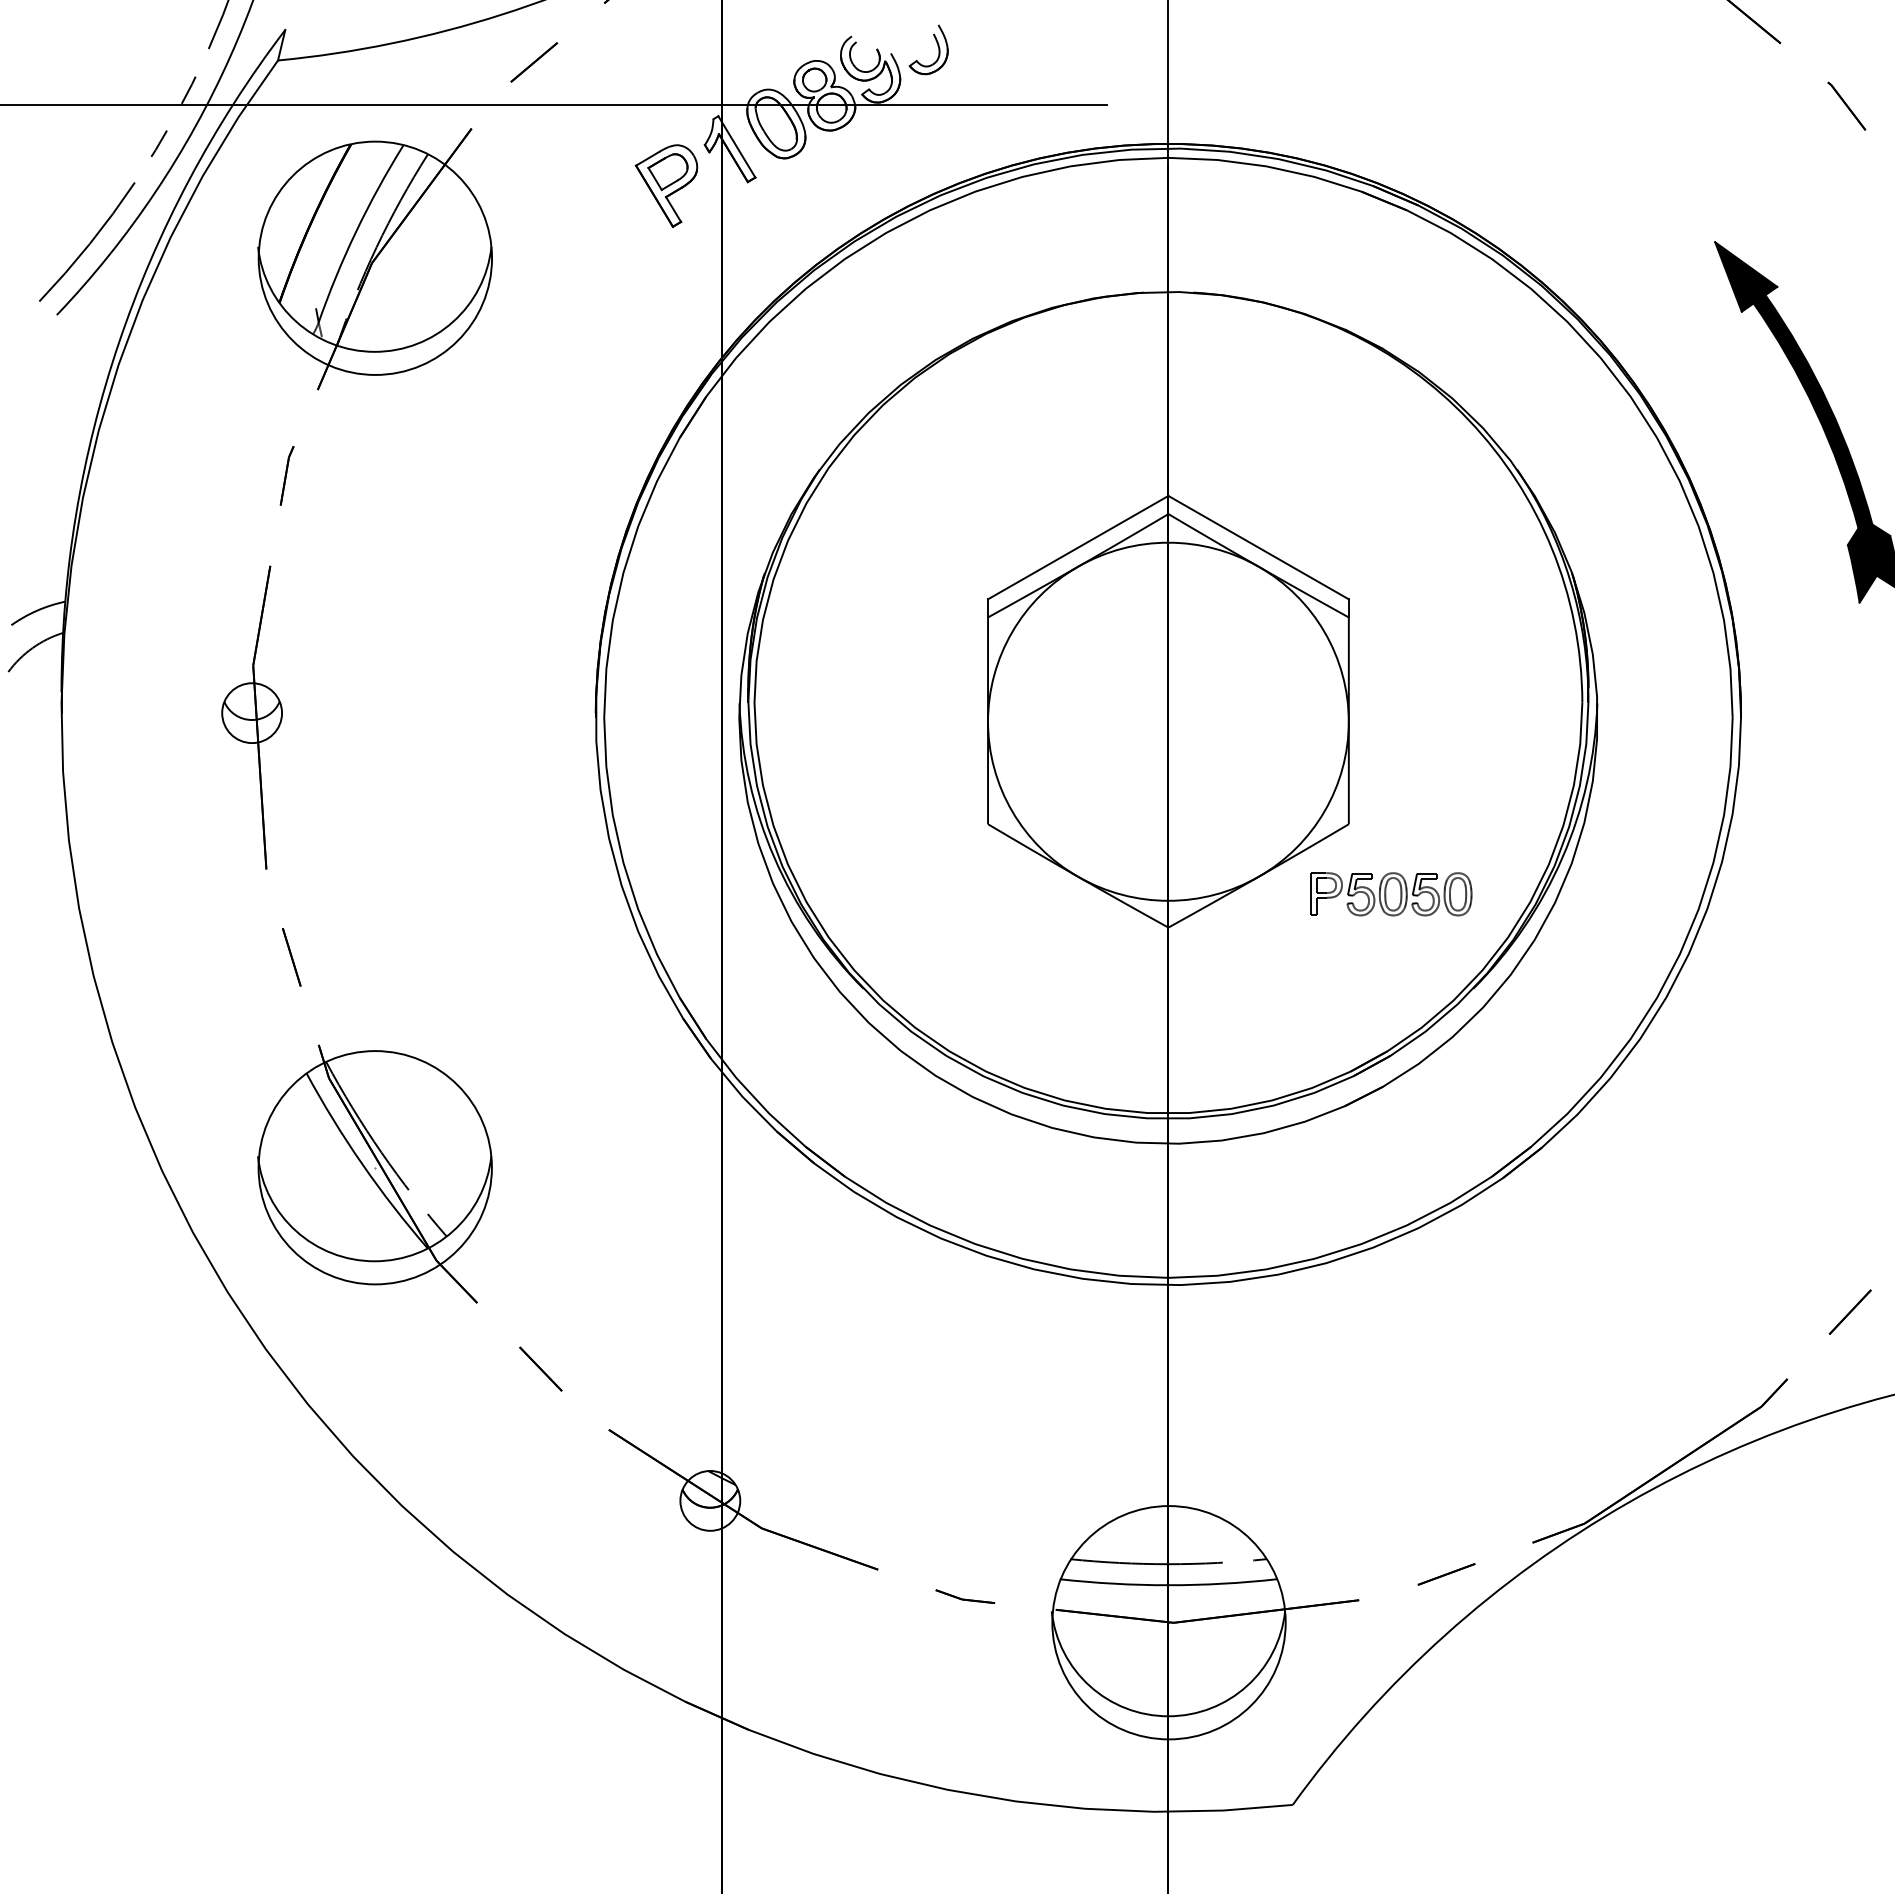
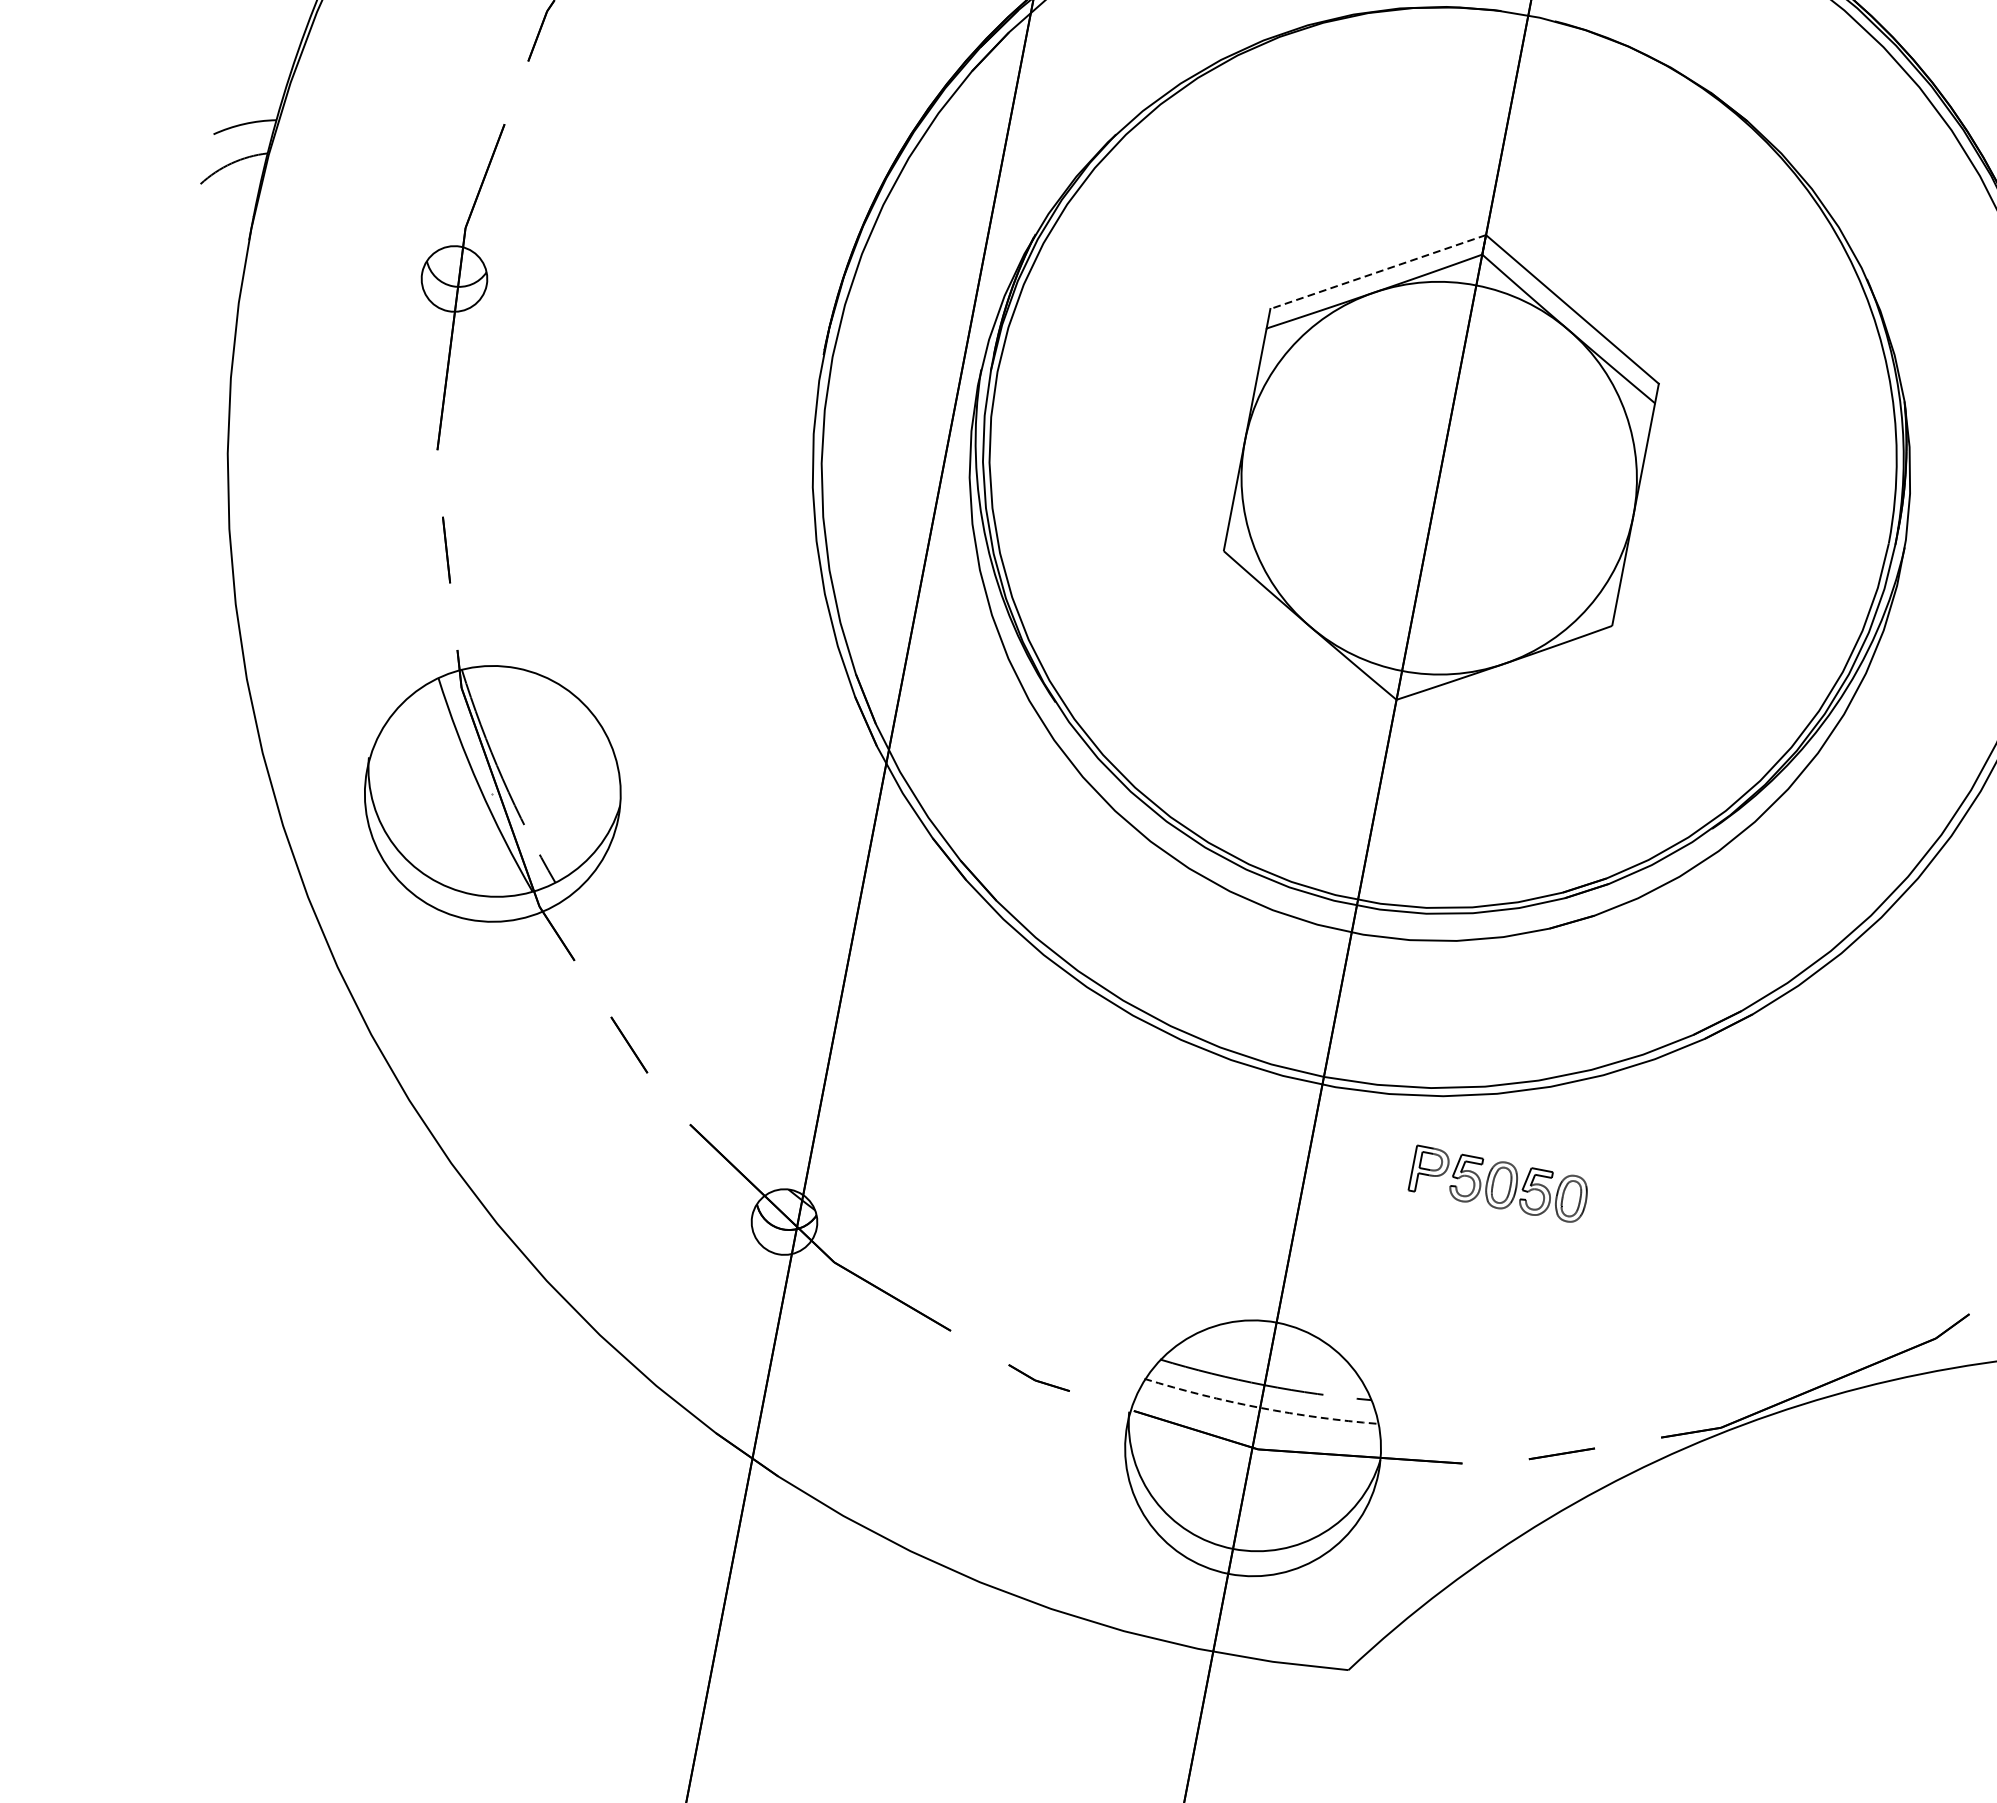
line: (1078, 547) -> (1378, 271), solid -> dashed
part: (1391, 894) -> (1499, 1185), moved
arc: (1168, 1585) -> (1260, 1408), solid -> dashed

